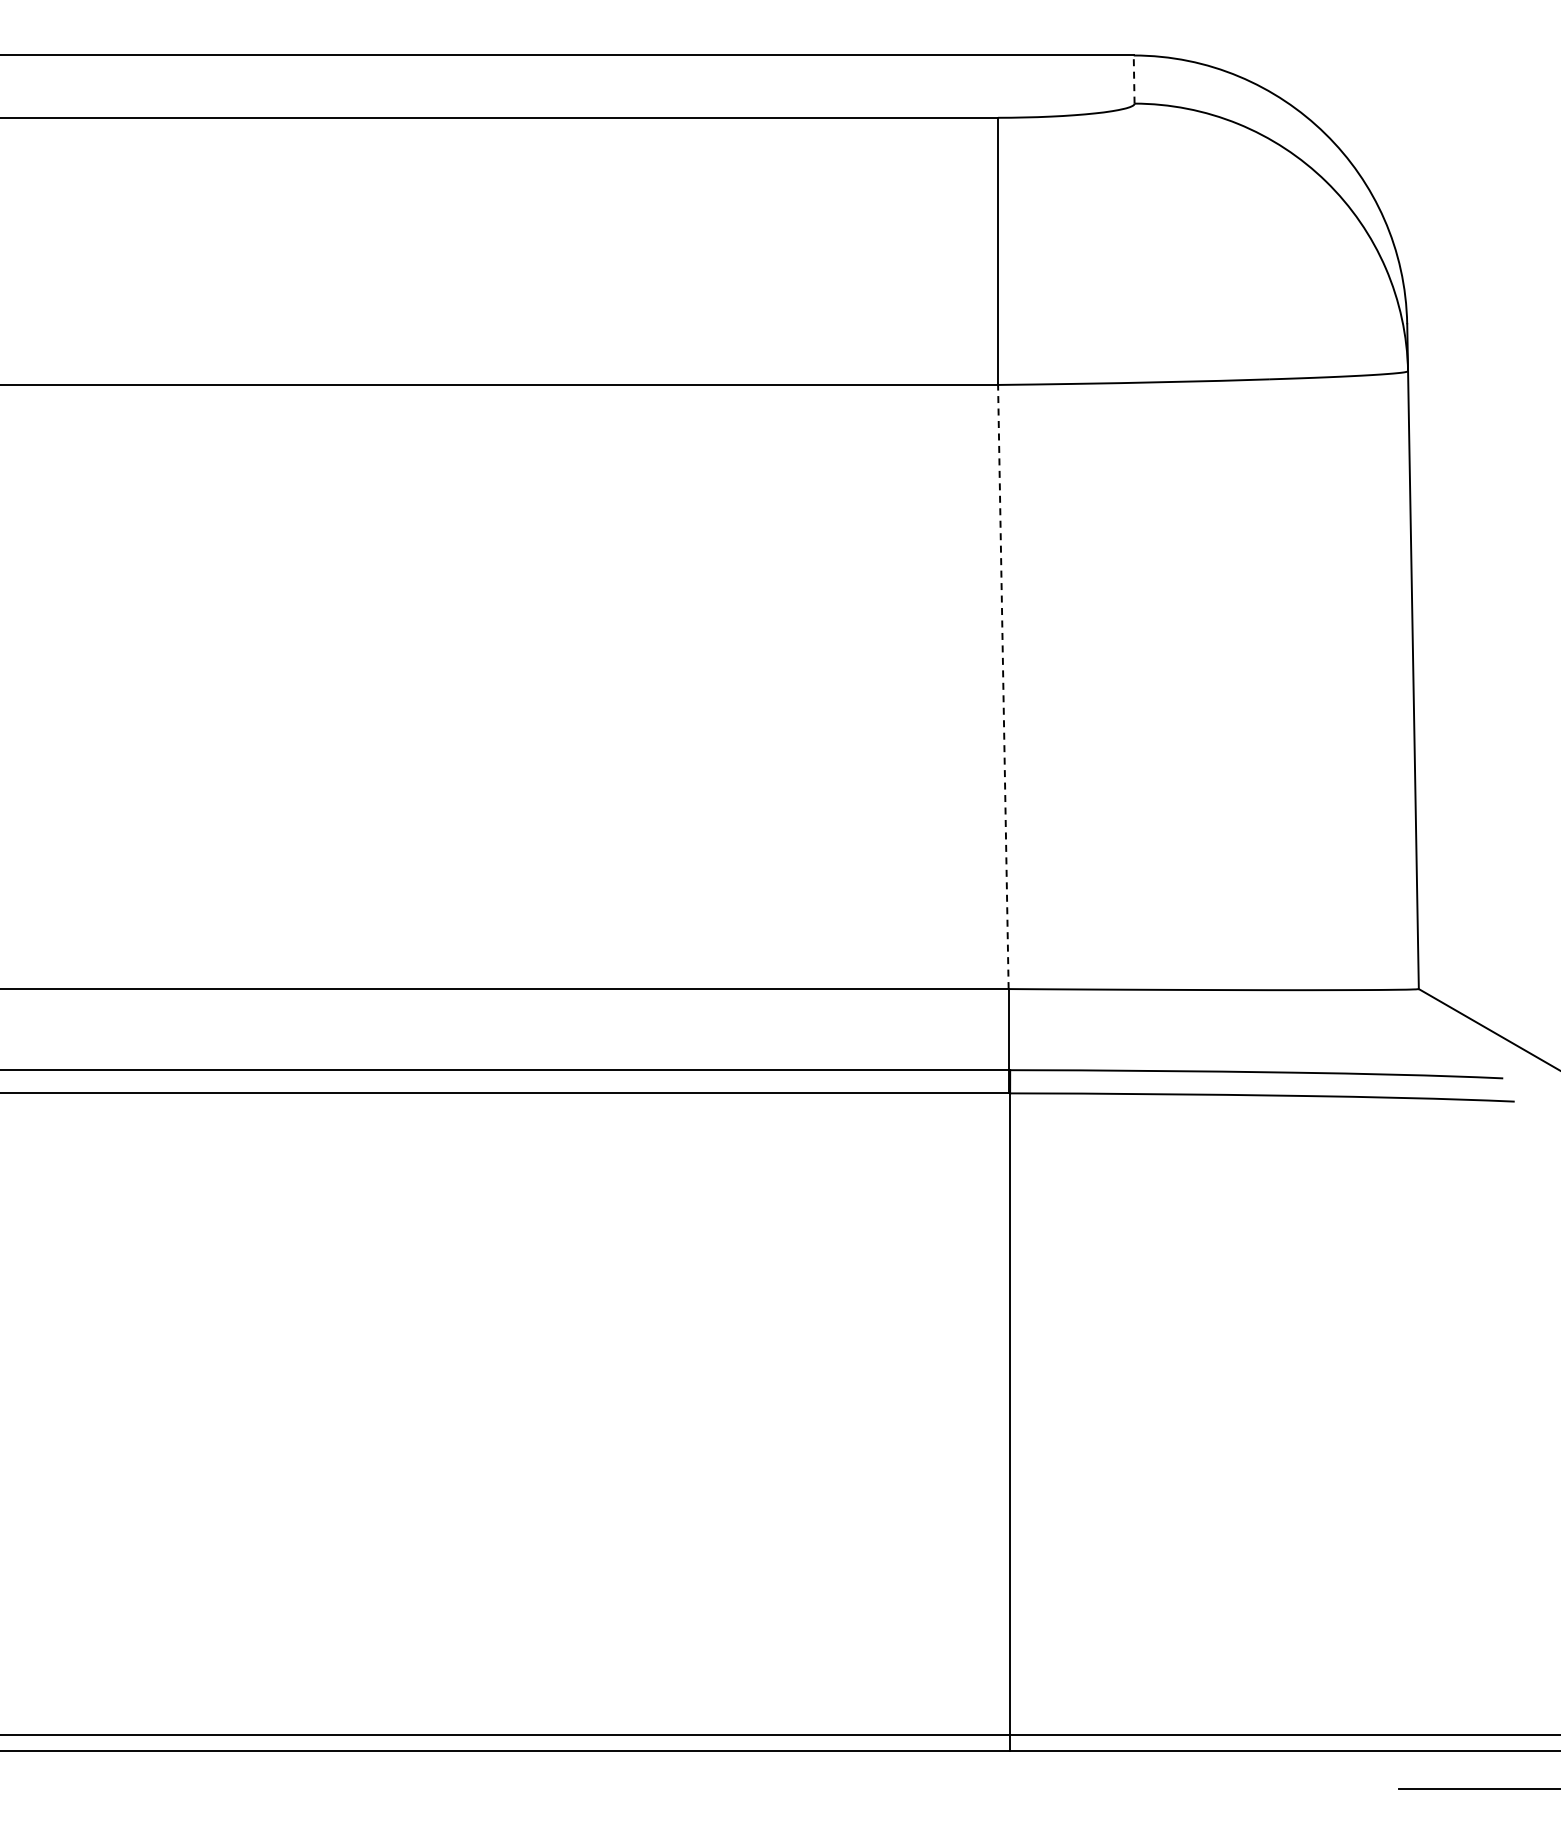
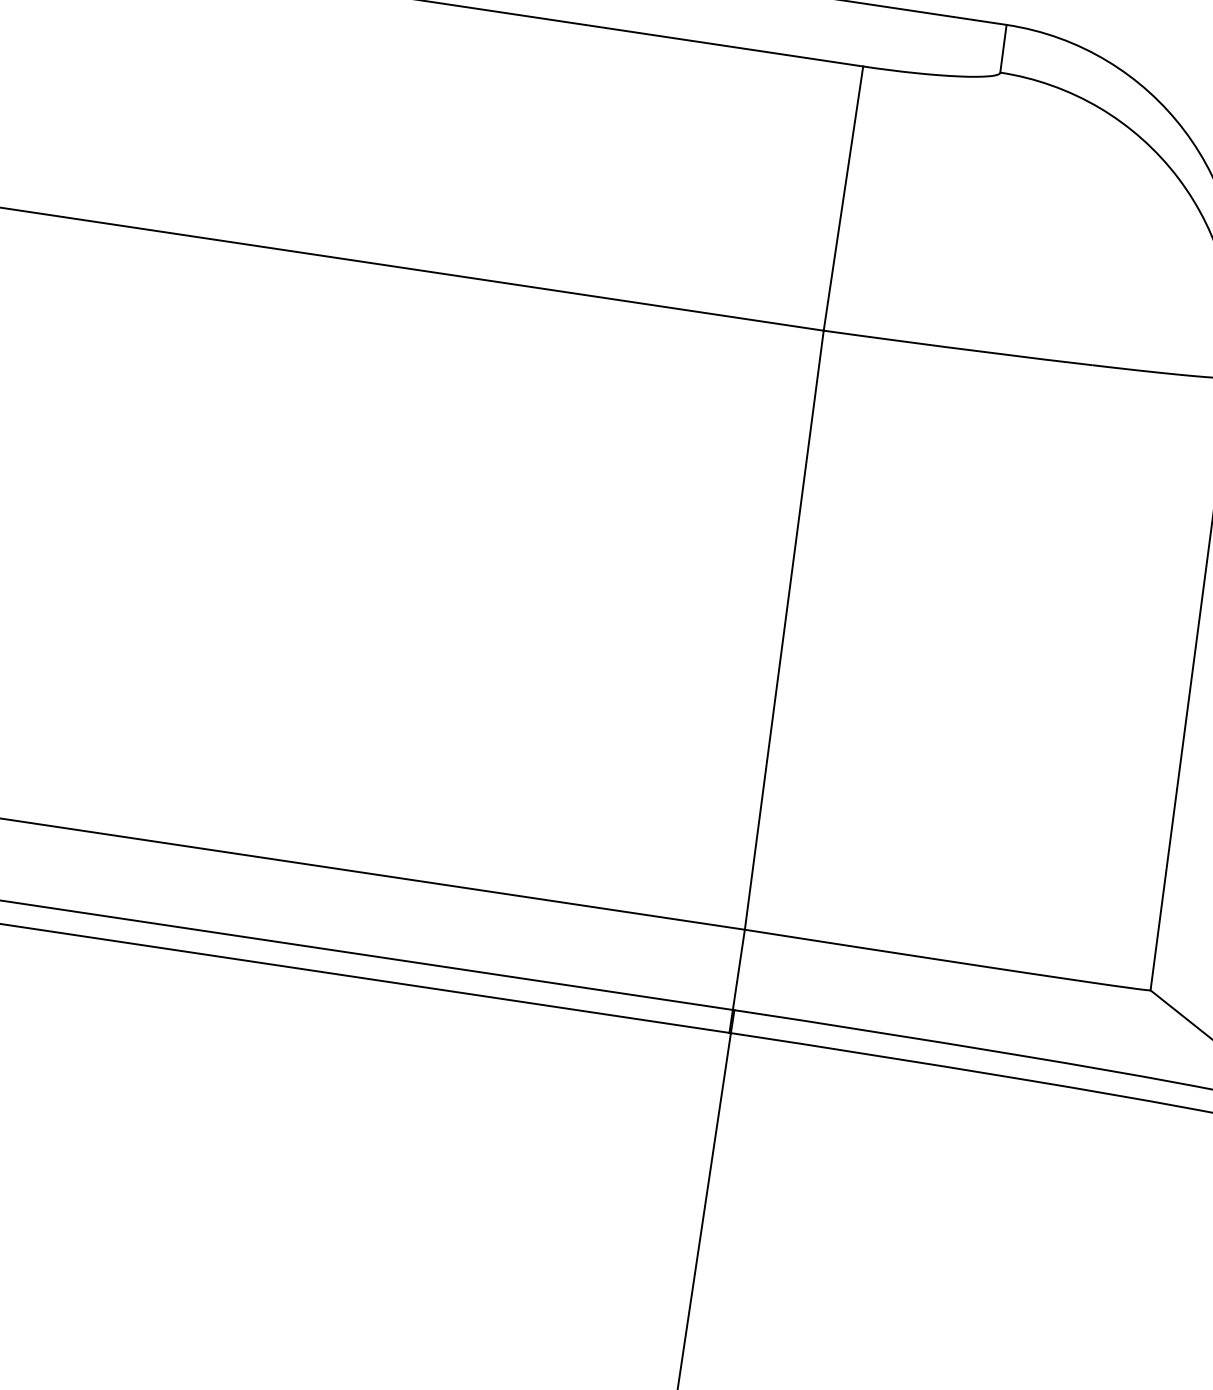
line: (1134, 79) -> (1003, 48), dashed -> solid
line: (1003, 686) -> (784, 629), dashed -> solid

